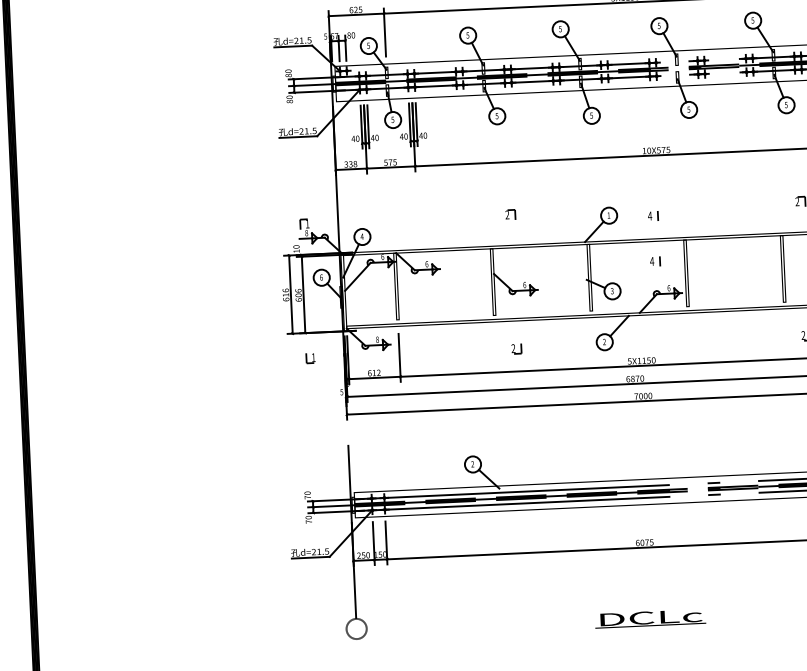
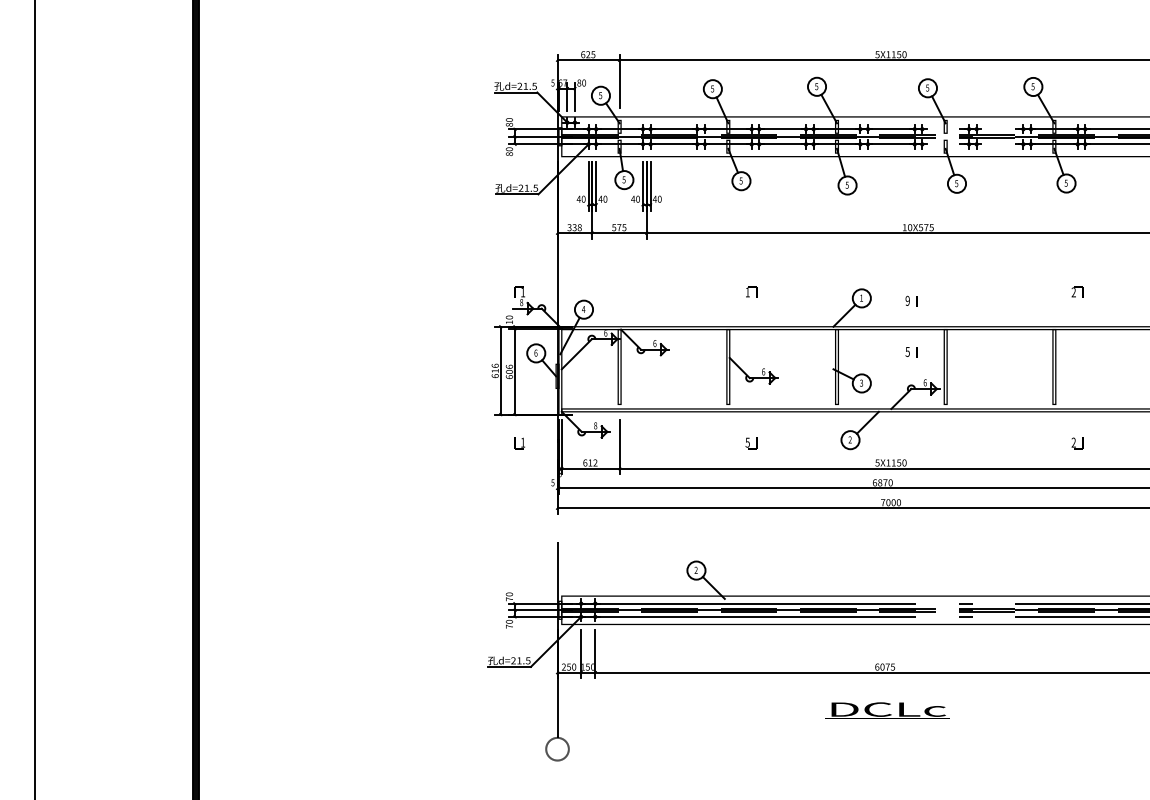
text: (507, 215) -> (747, 292), 2 -> 1
text: (649, 215) -> (907, 300), 4 -> 9
text: (651, 261) -> (907, 351), 4 -> 5
text: (513, 348) -> (747, 442), 2 -> 5
text: (650, 618) -> (887, 710), moved

